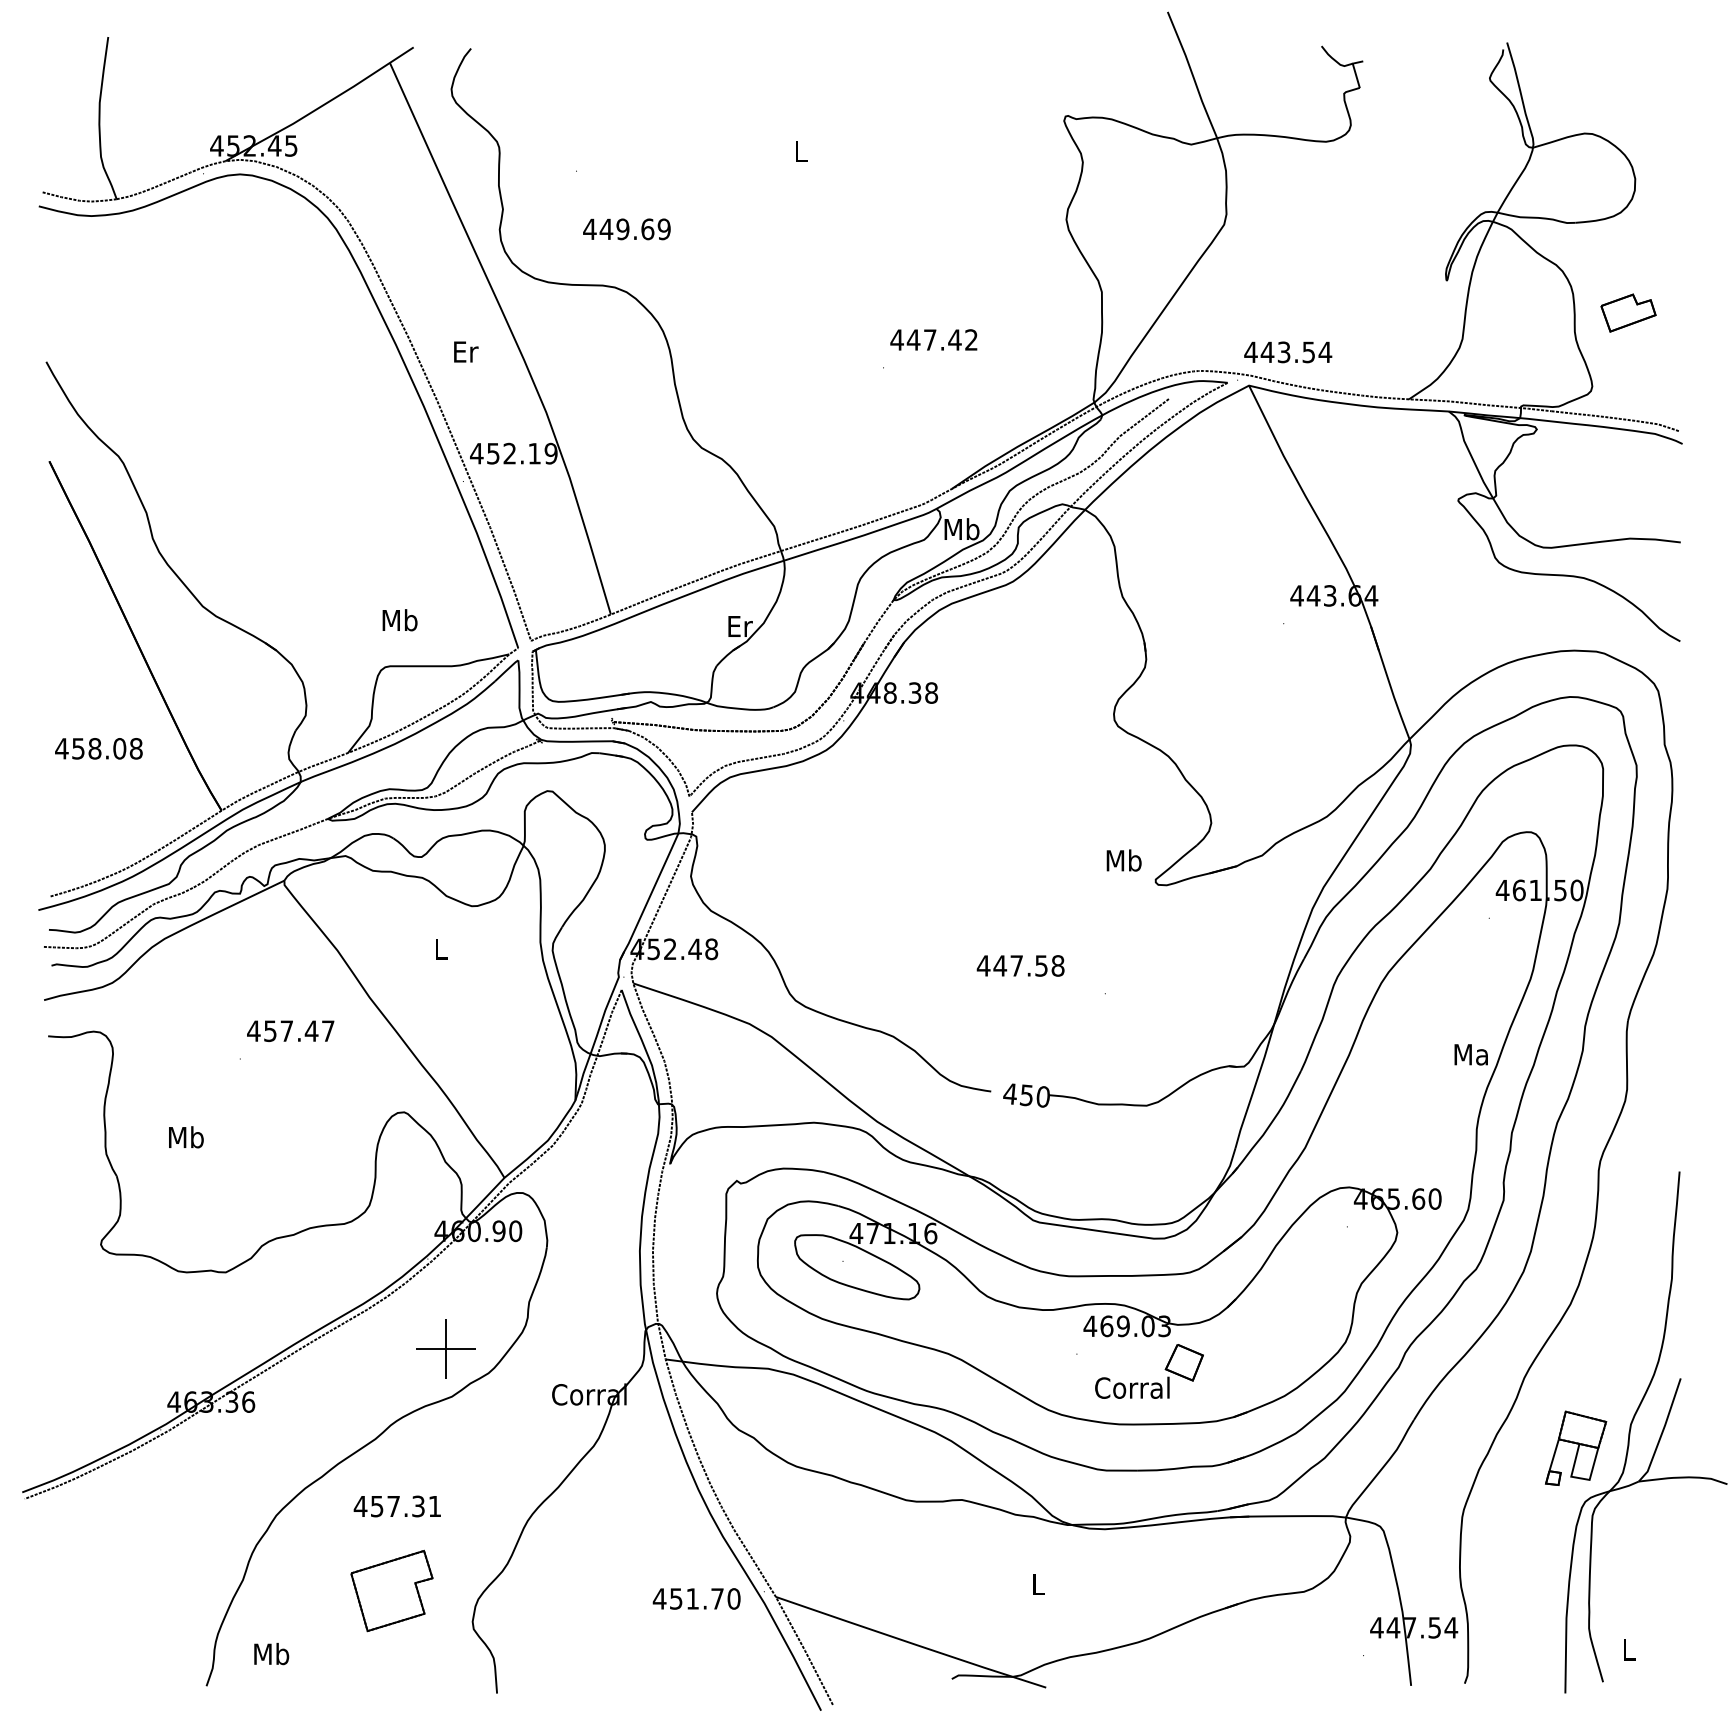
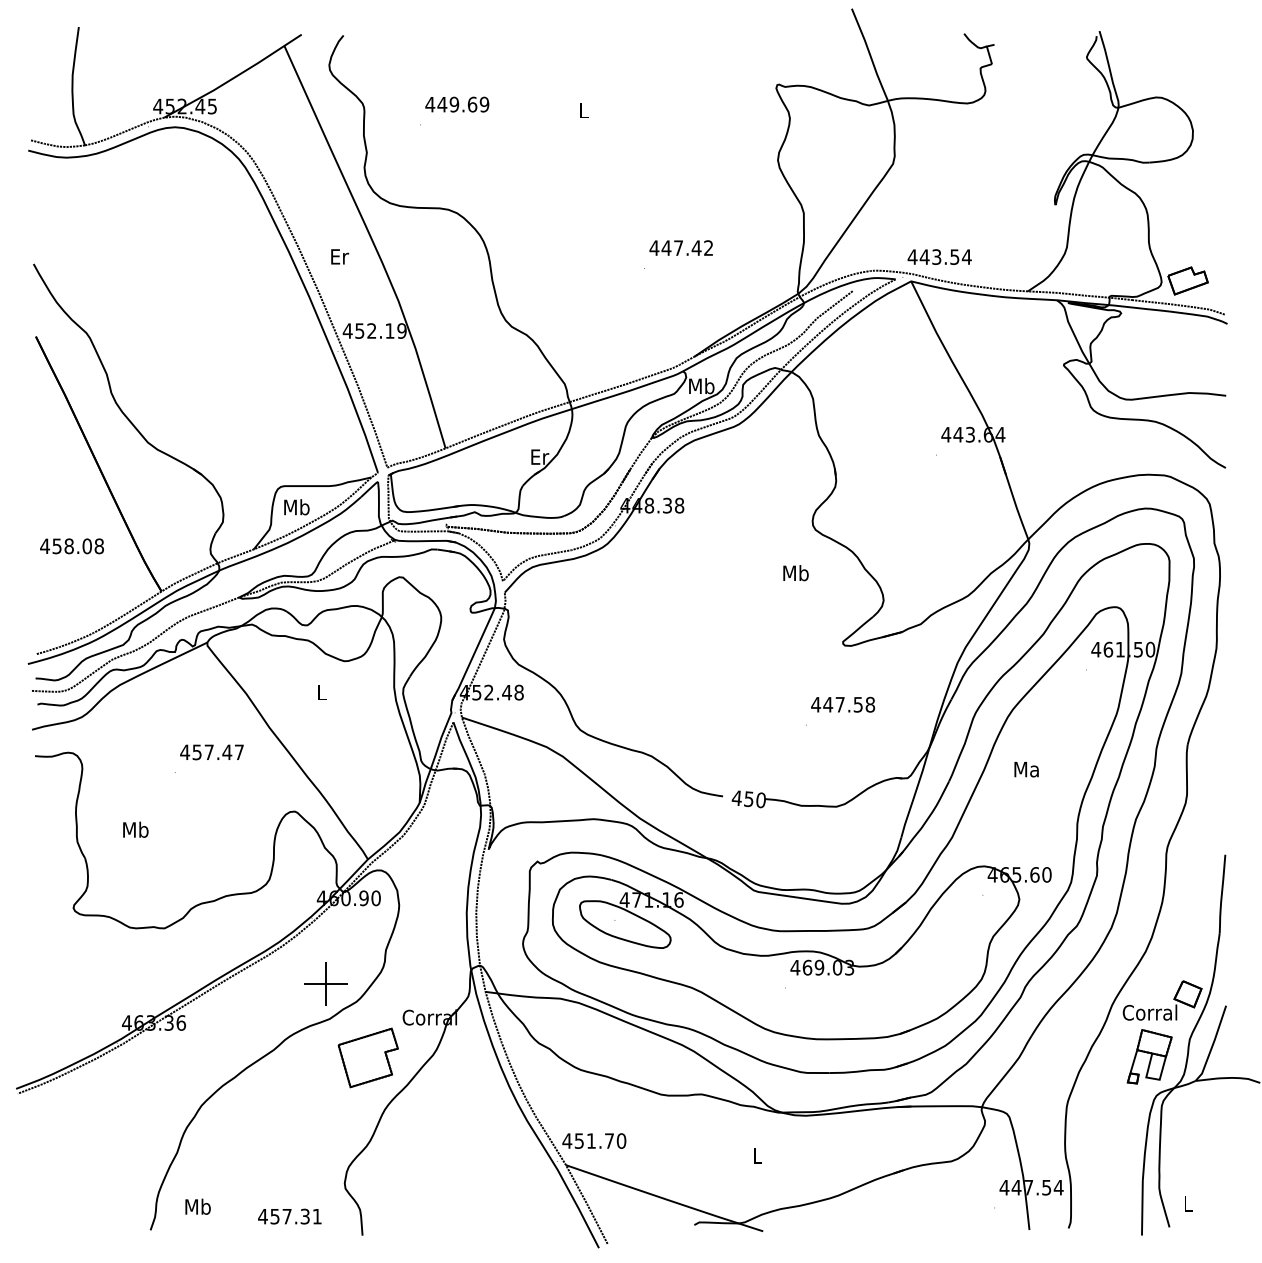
text: (626, 229) -> (456, 104), moved
part: (1628, 312) -> (1188, 280), moved
text: (399, 620) -> (296, 507), moved
text: (1123, 860) -> (795, 573), moved
text: (1020, 965) -> (842, 704), moved
text: (1470, 1054) -> (1026, 769), moved
part: (1148, 1382) -> (1161, 1008), moved
text: (396, 1506) -> (289, 1216), moved
part: (391, 1590) -> (367, 1057), moved
text: (696, 1598) -> (594, 1140), moved

